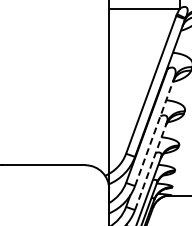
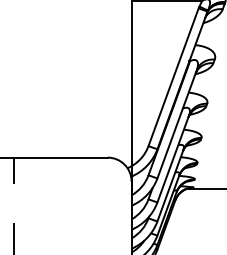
line: (155, 132) -> (177, 124), dashed -> solid
line: (151, 166) -> (173, 158), dashed -> solid

